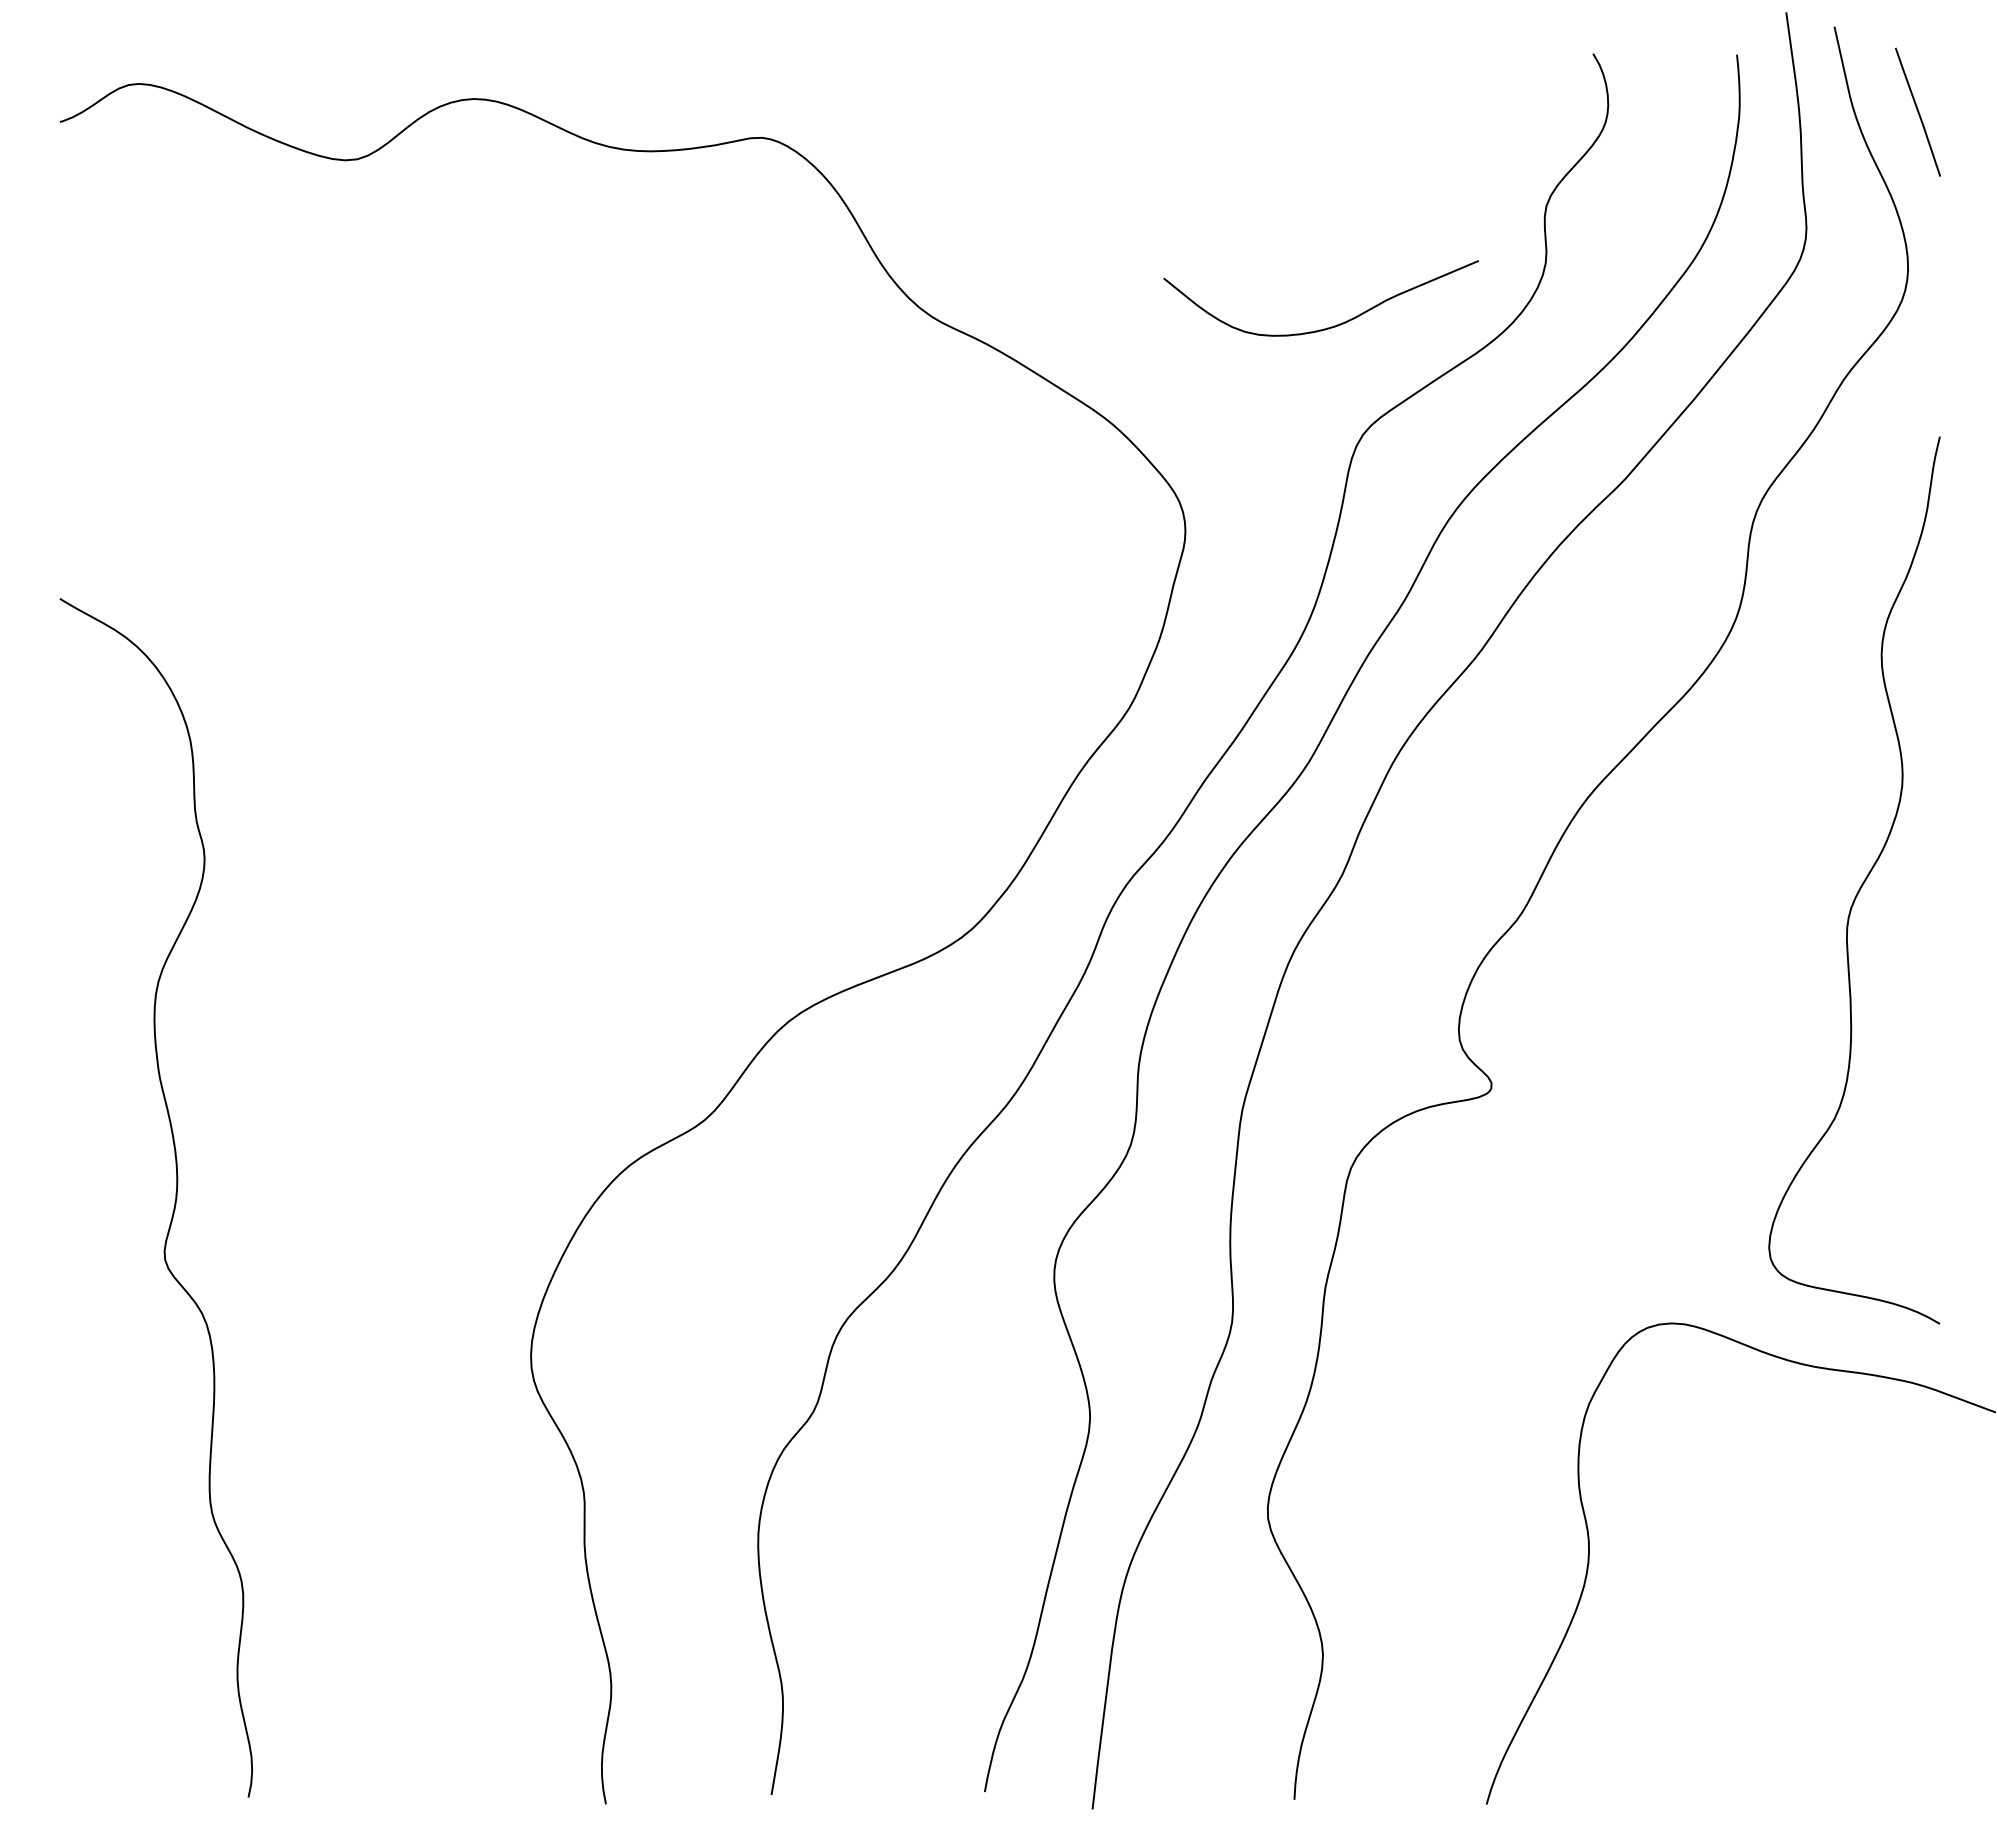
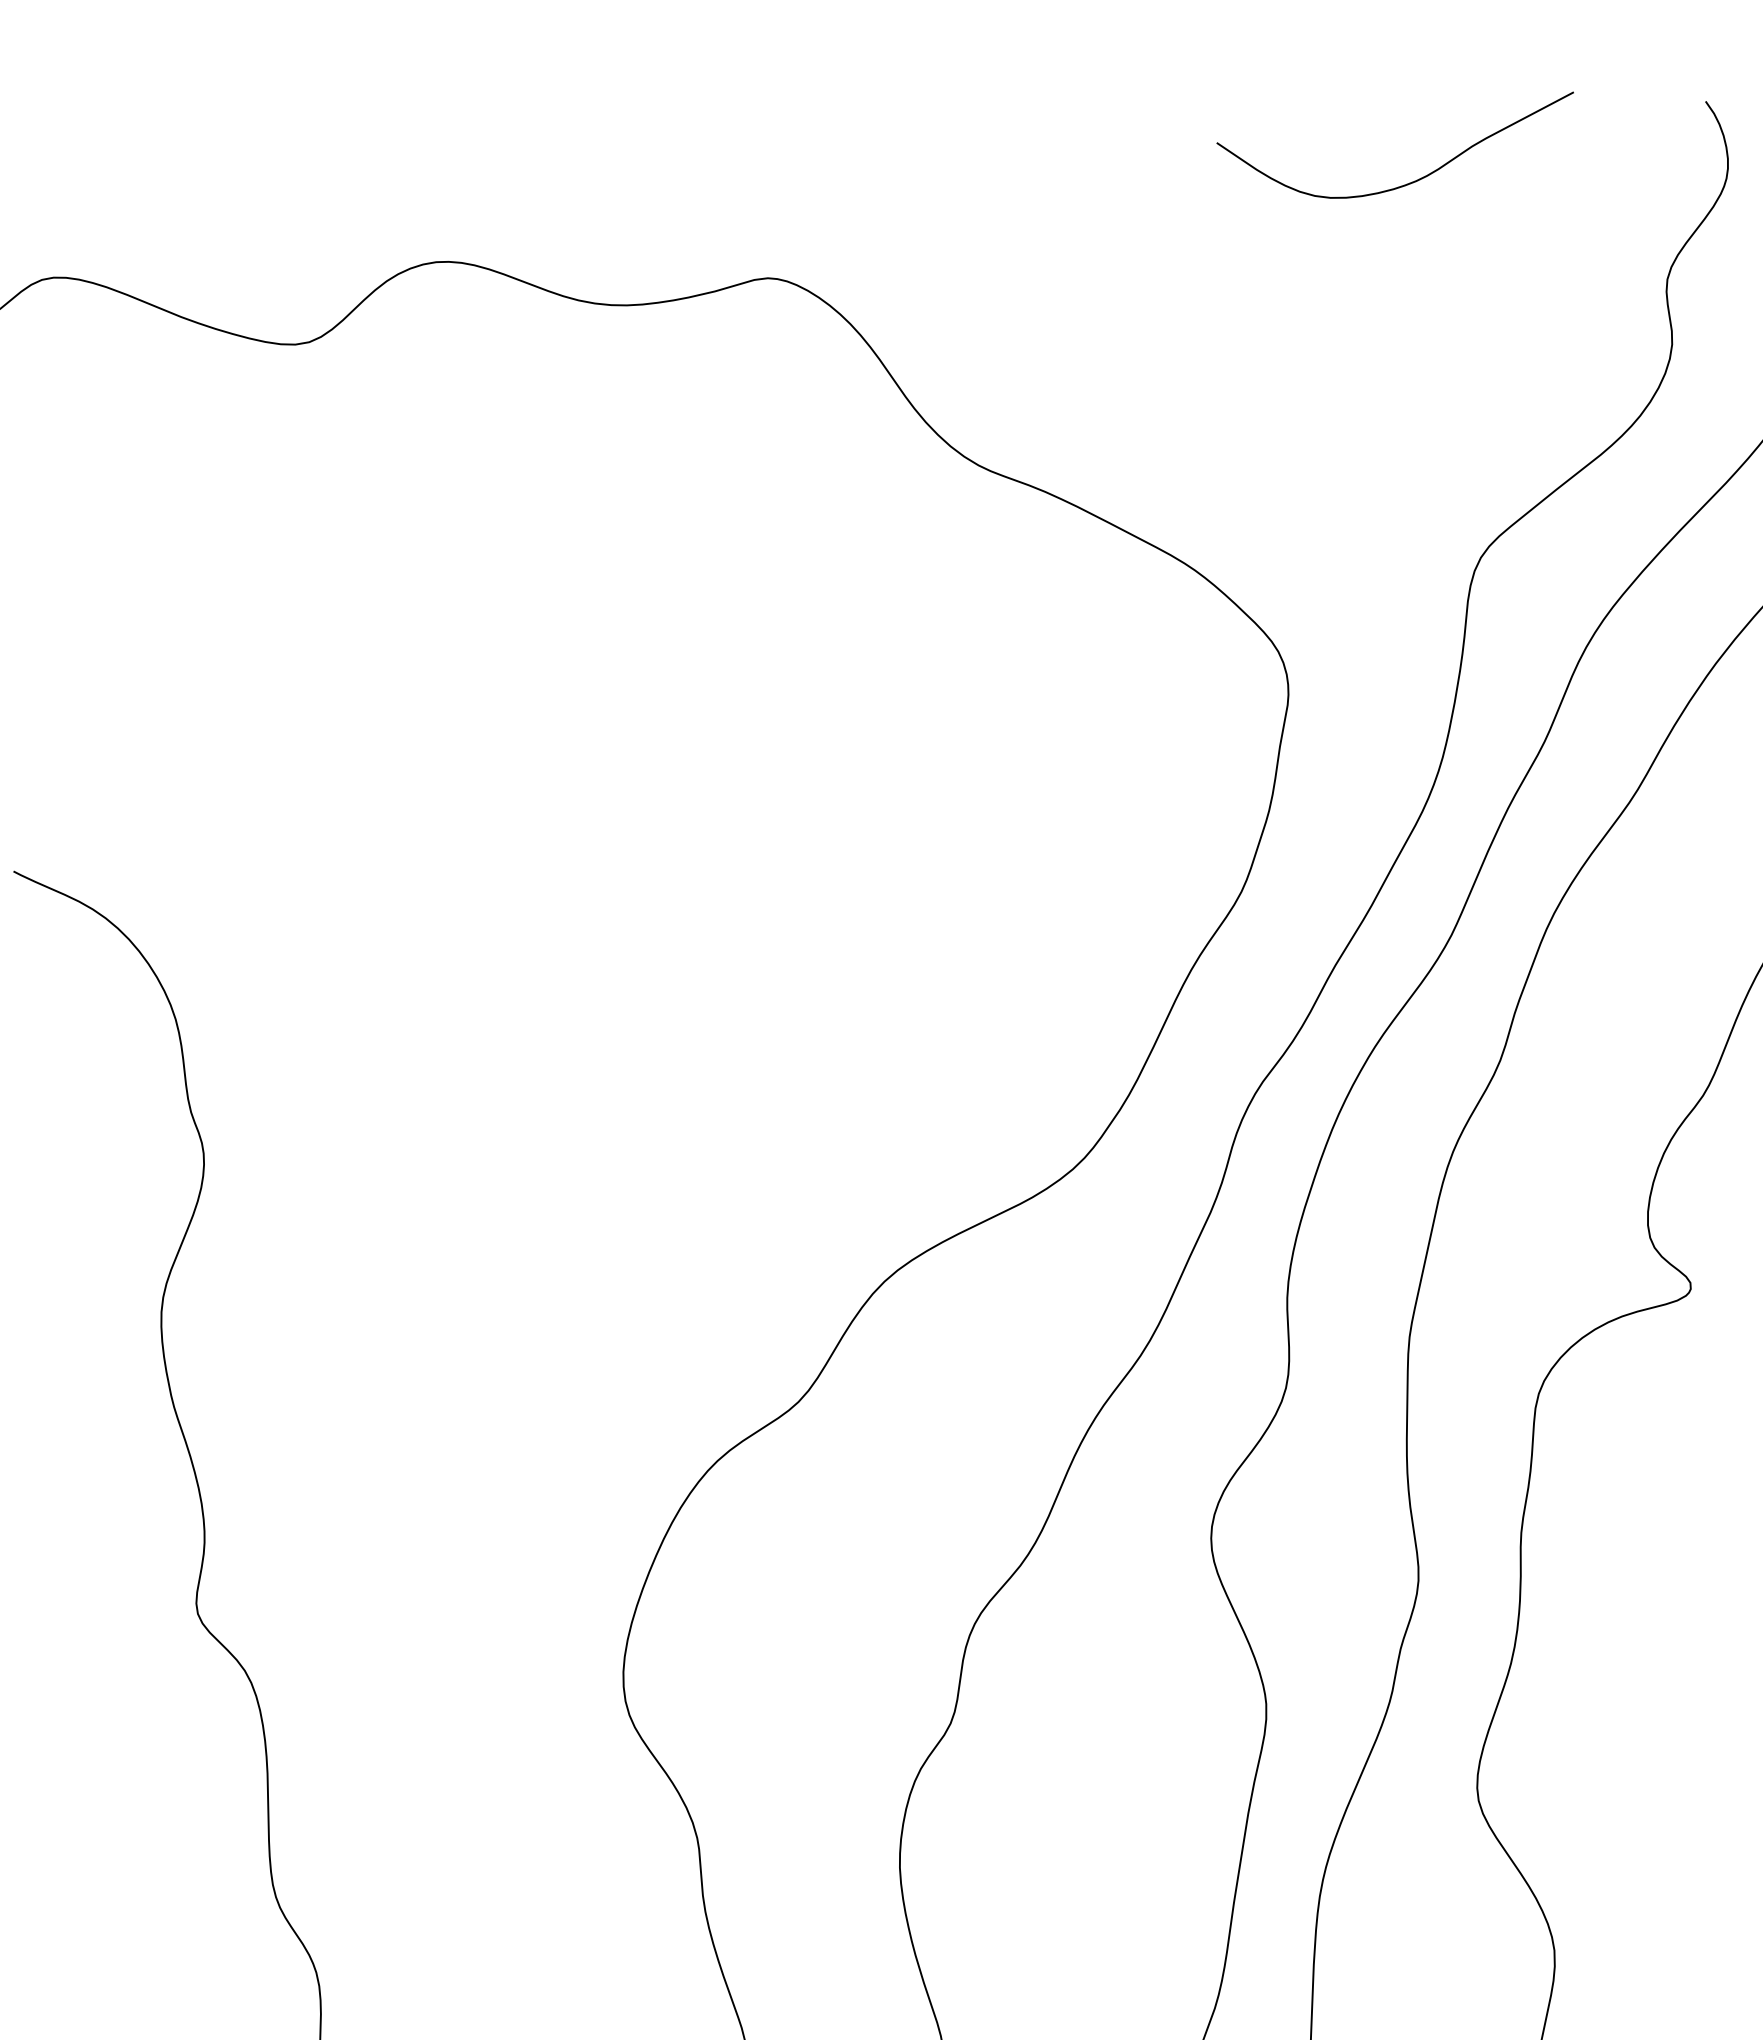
curve: (1330, 326) -> (1411, 181), moved

